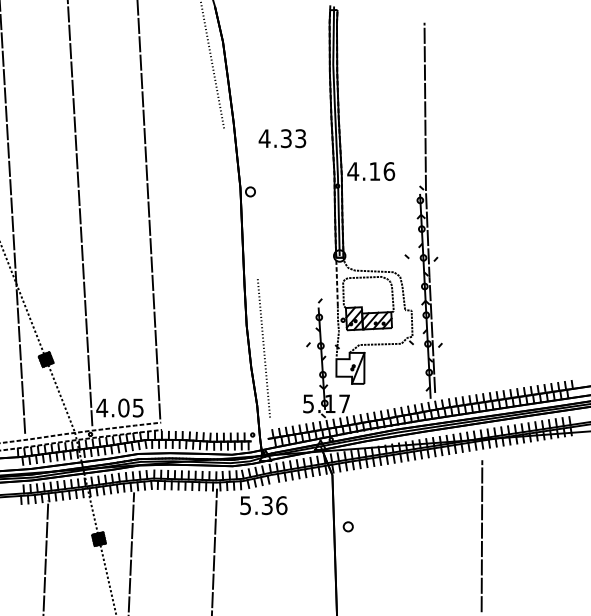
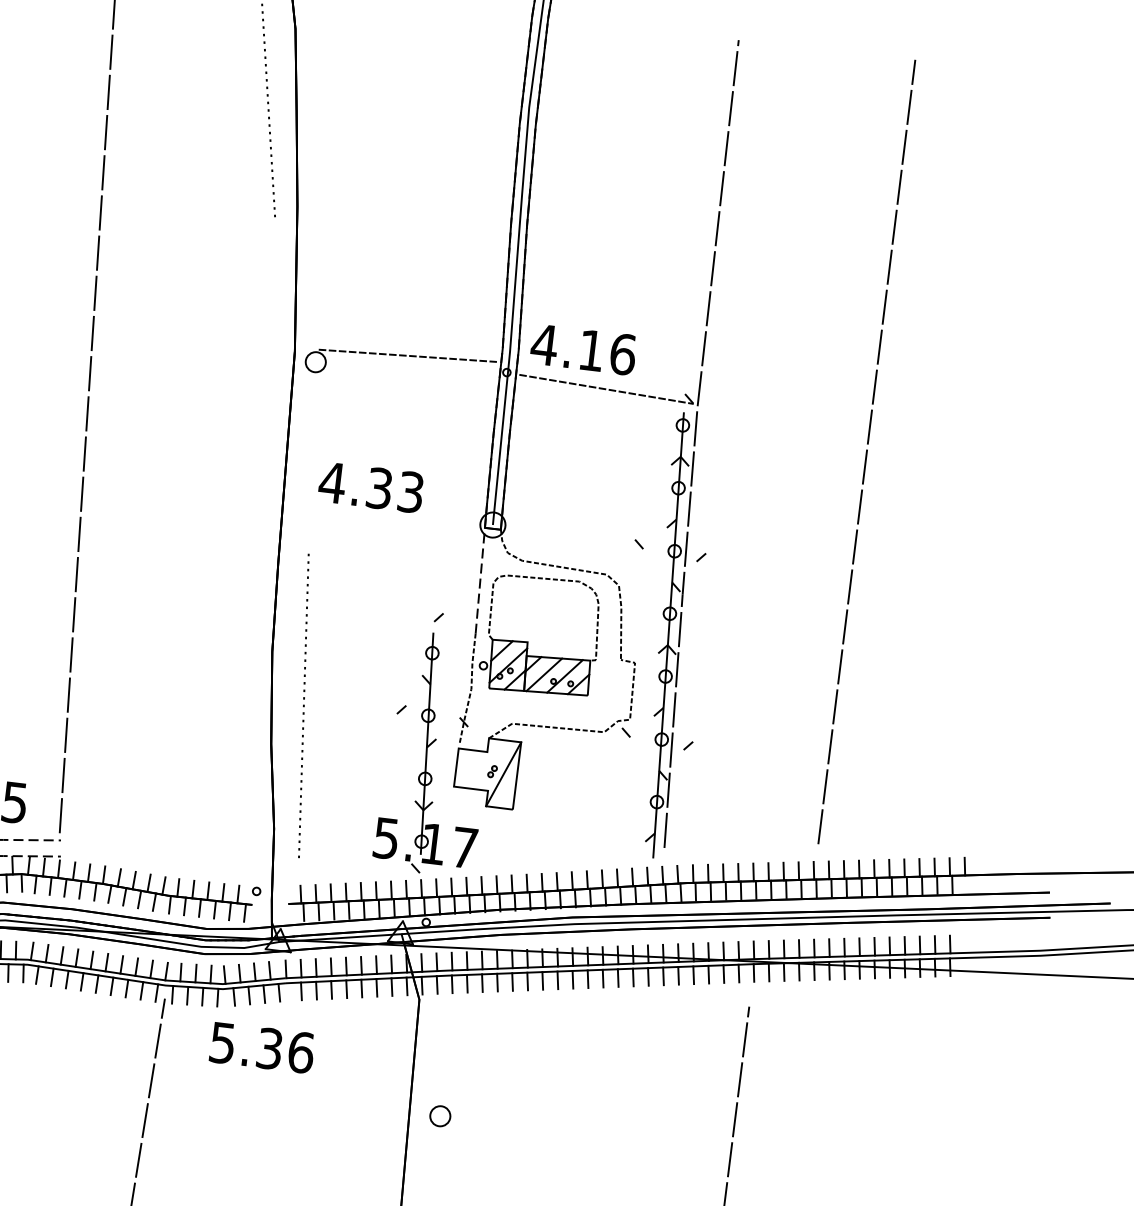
text: (282, 138) -> (371, 487), moved
line: (291, 183) -> (407, 354), added
line: (383, 188) -> (605, 389), added
line: (504, 202) -> (865, 452), added

